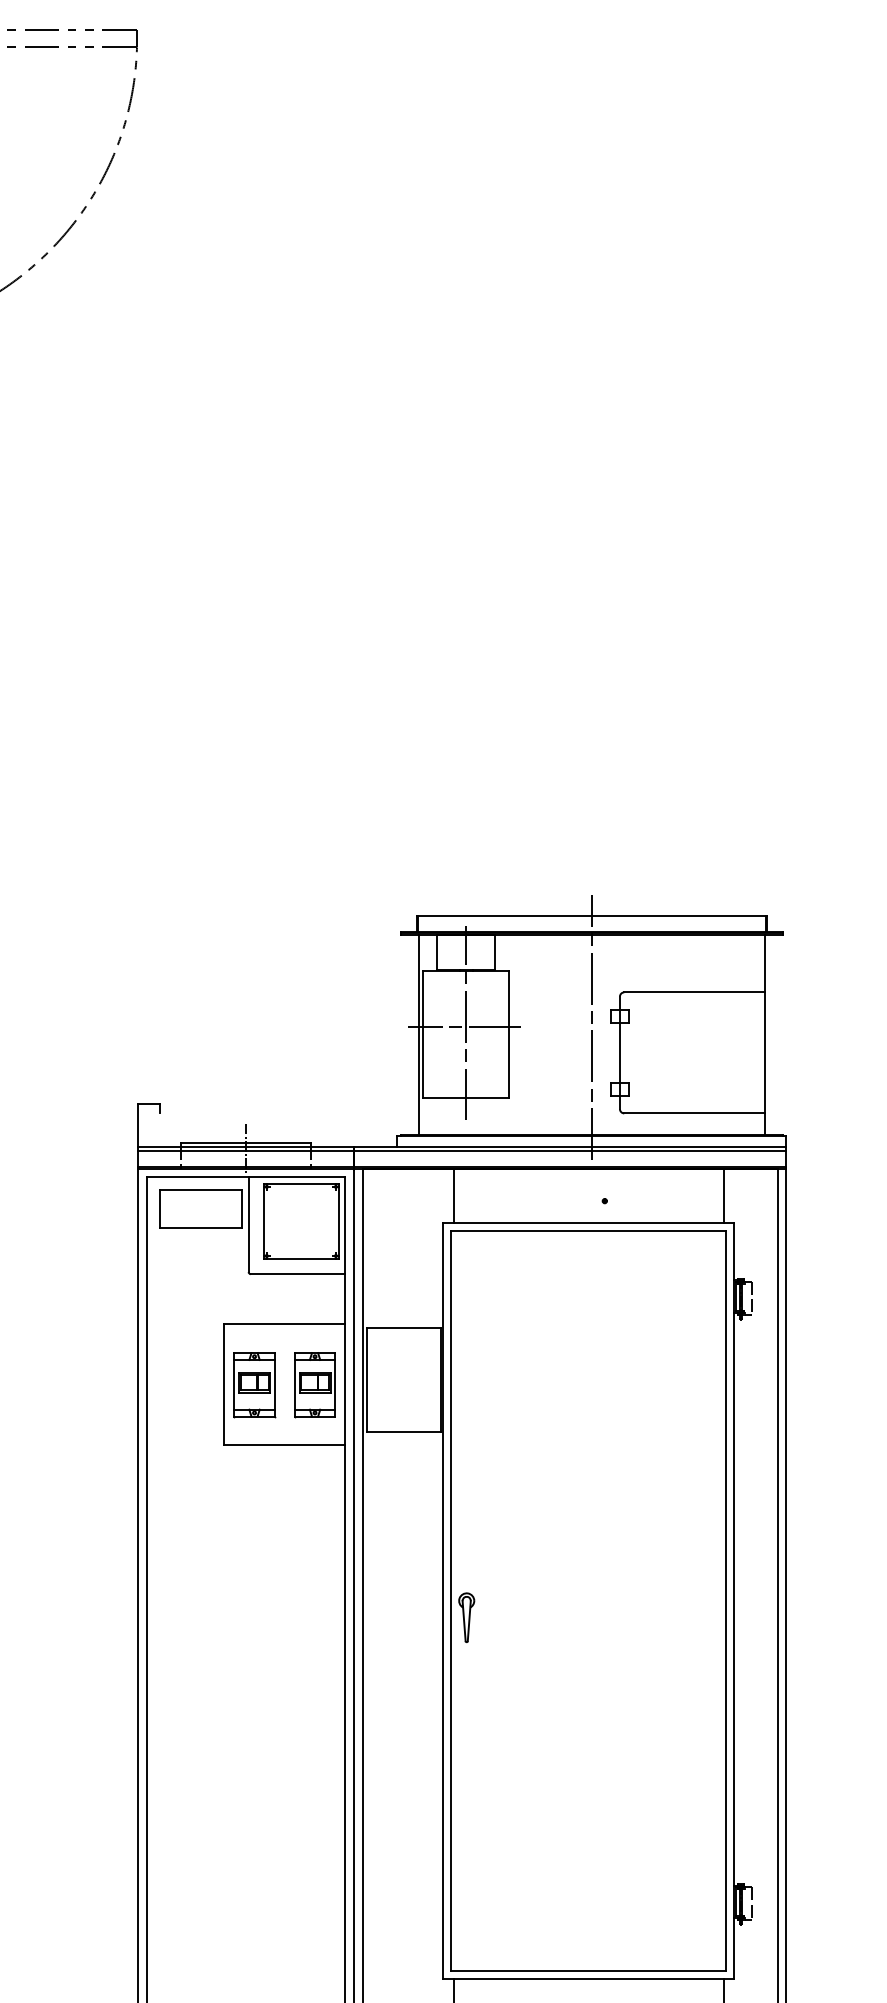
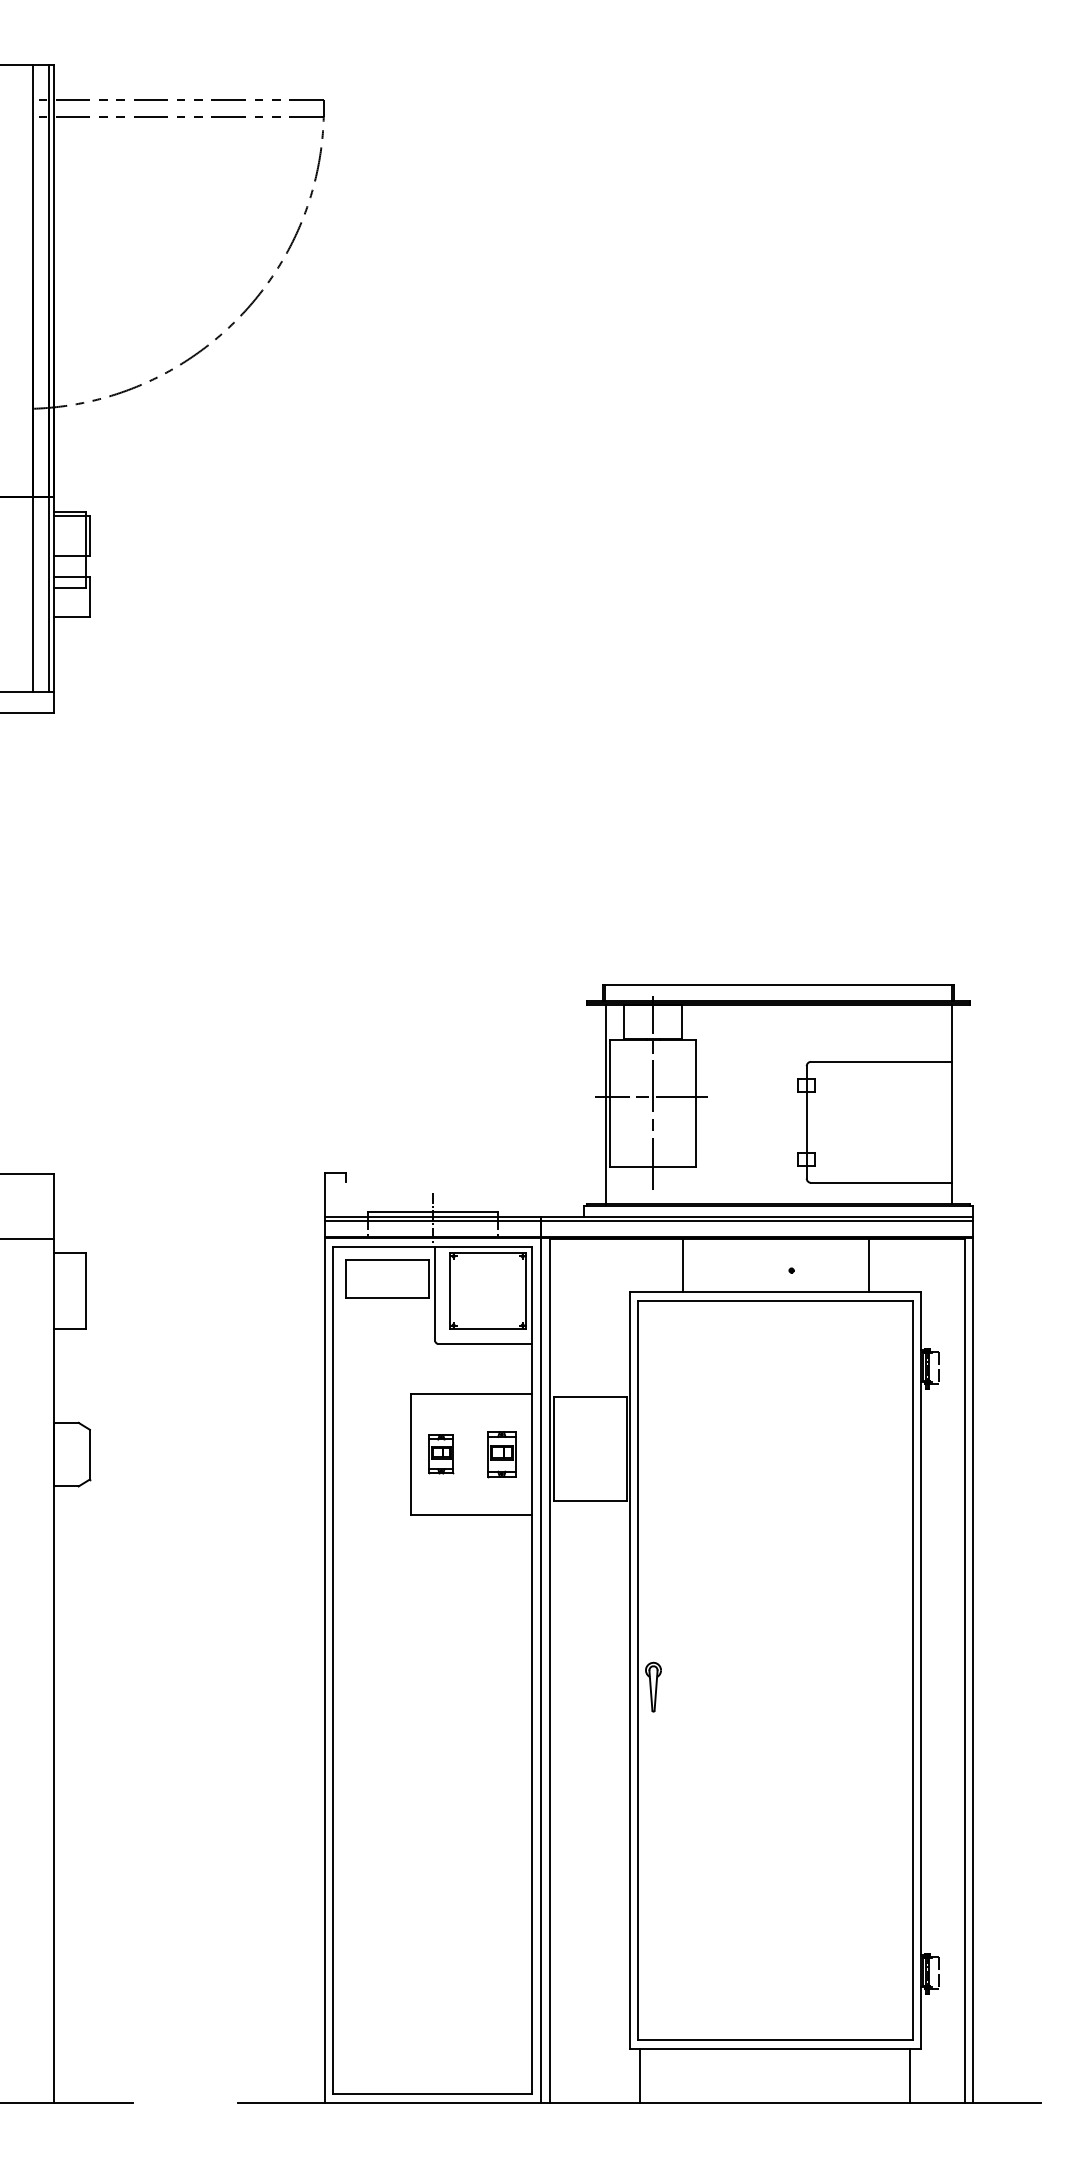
line: (591, 1027) -> (778, 1096), removed
line: (453, 1196) -> (683, 1265), moved
line: (723, 1196) -> (869, 1265), moved
part: (254, 1385) -> (441, 1454), size x0.6
part: (314, 1385) -> (501, 1454), size x0.7

